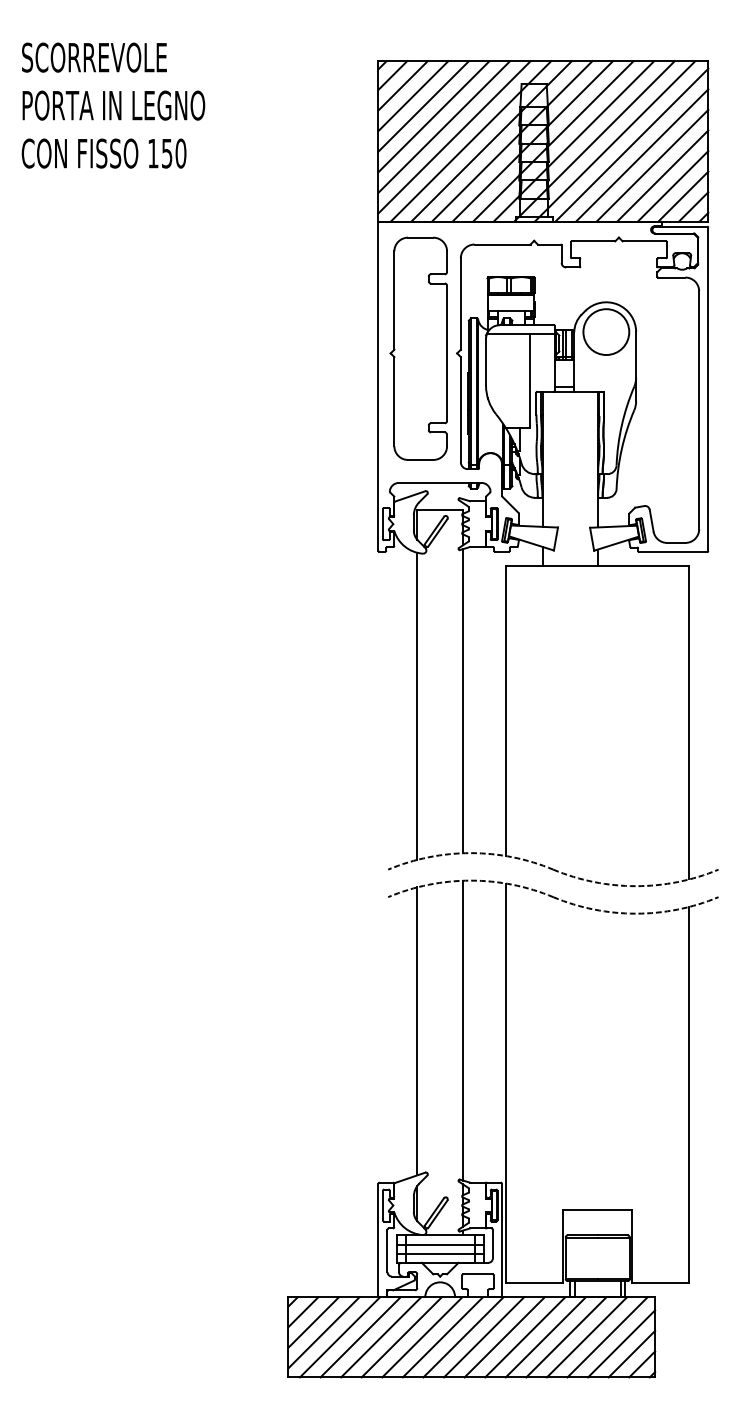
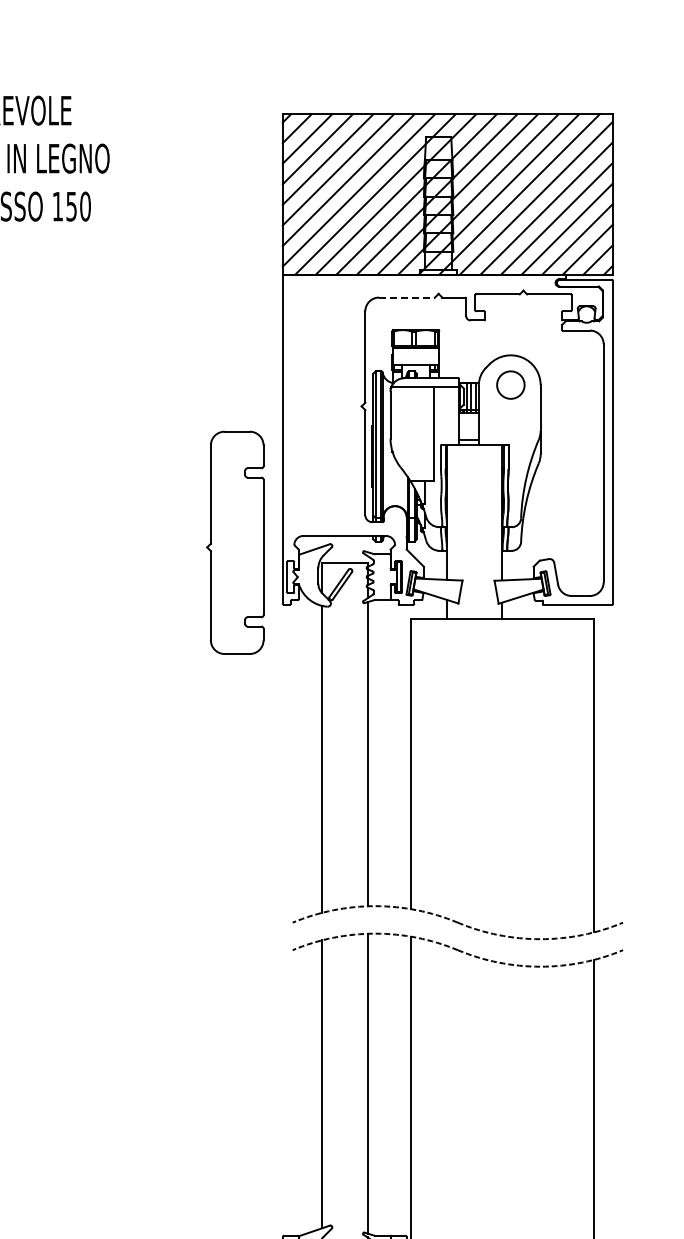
line: (502, 244) -> (407, 297), solid -> dashed
circle: (606, 332) -> (511, 385), size x0.6
part: (418, 348) -> (235, 542), moved

